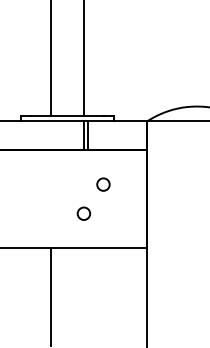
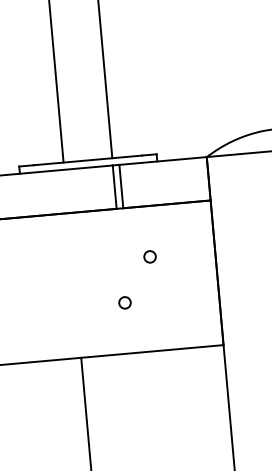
circle: (103, 184) -> (150, 256), size x0.62
circle: (83, 213) -> (124, 302), size x0.62

